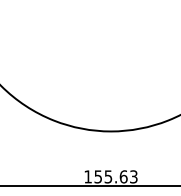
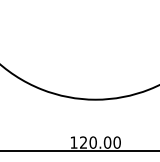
text: (115, 176) -> (99, 142), 155.63 -> 120.00

